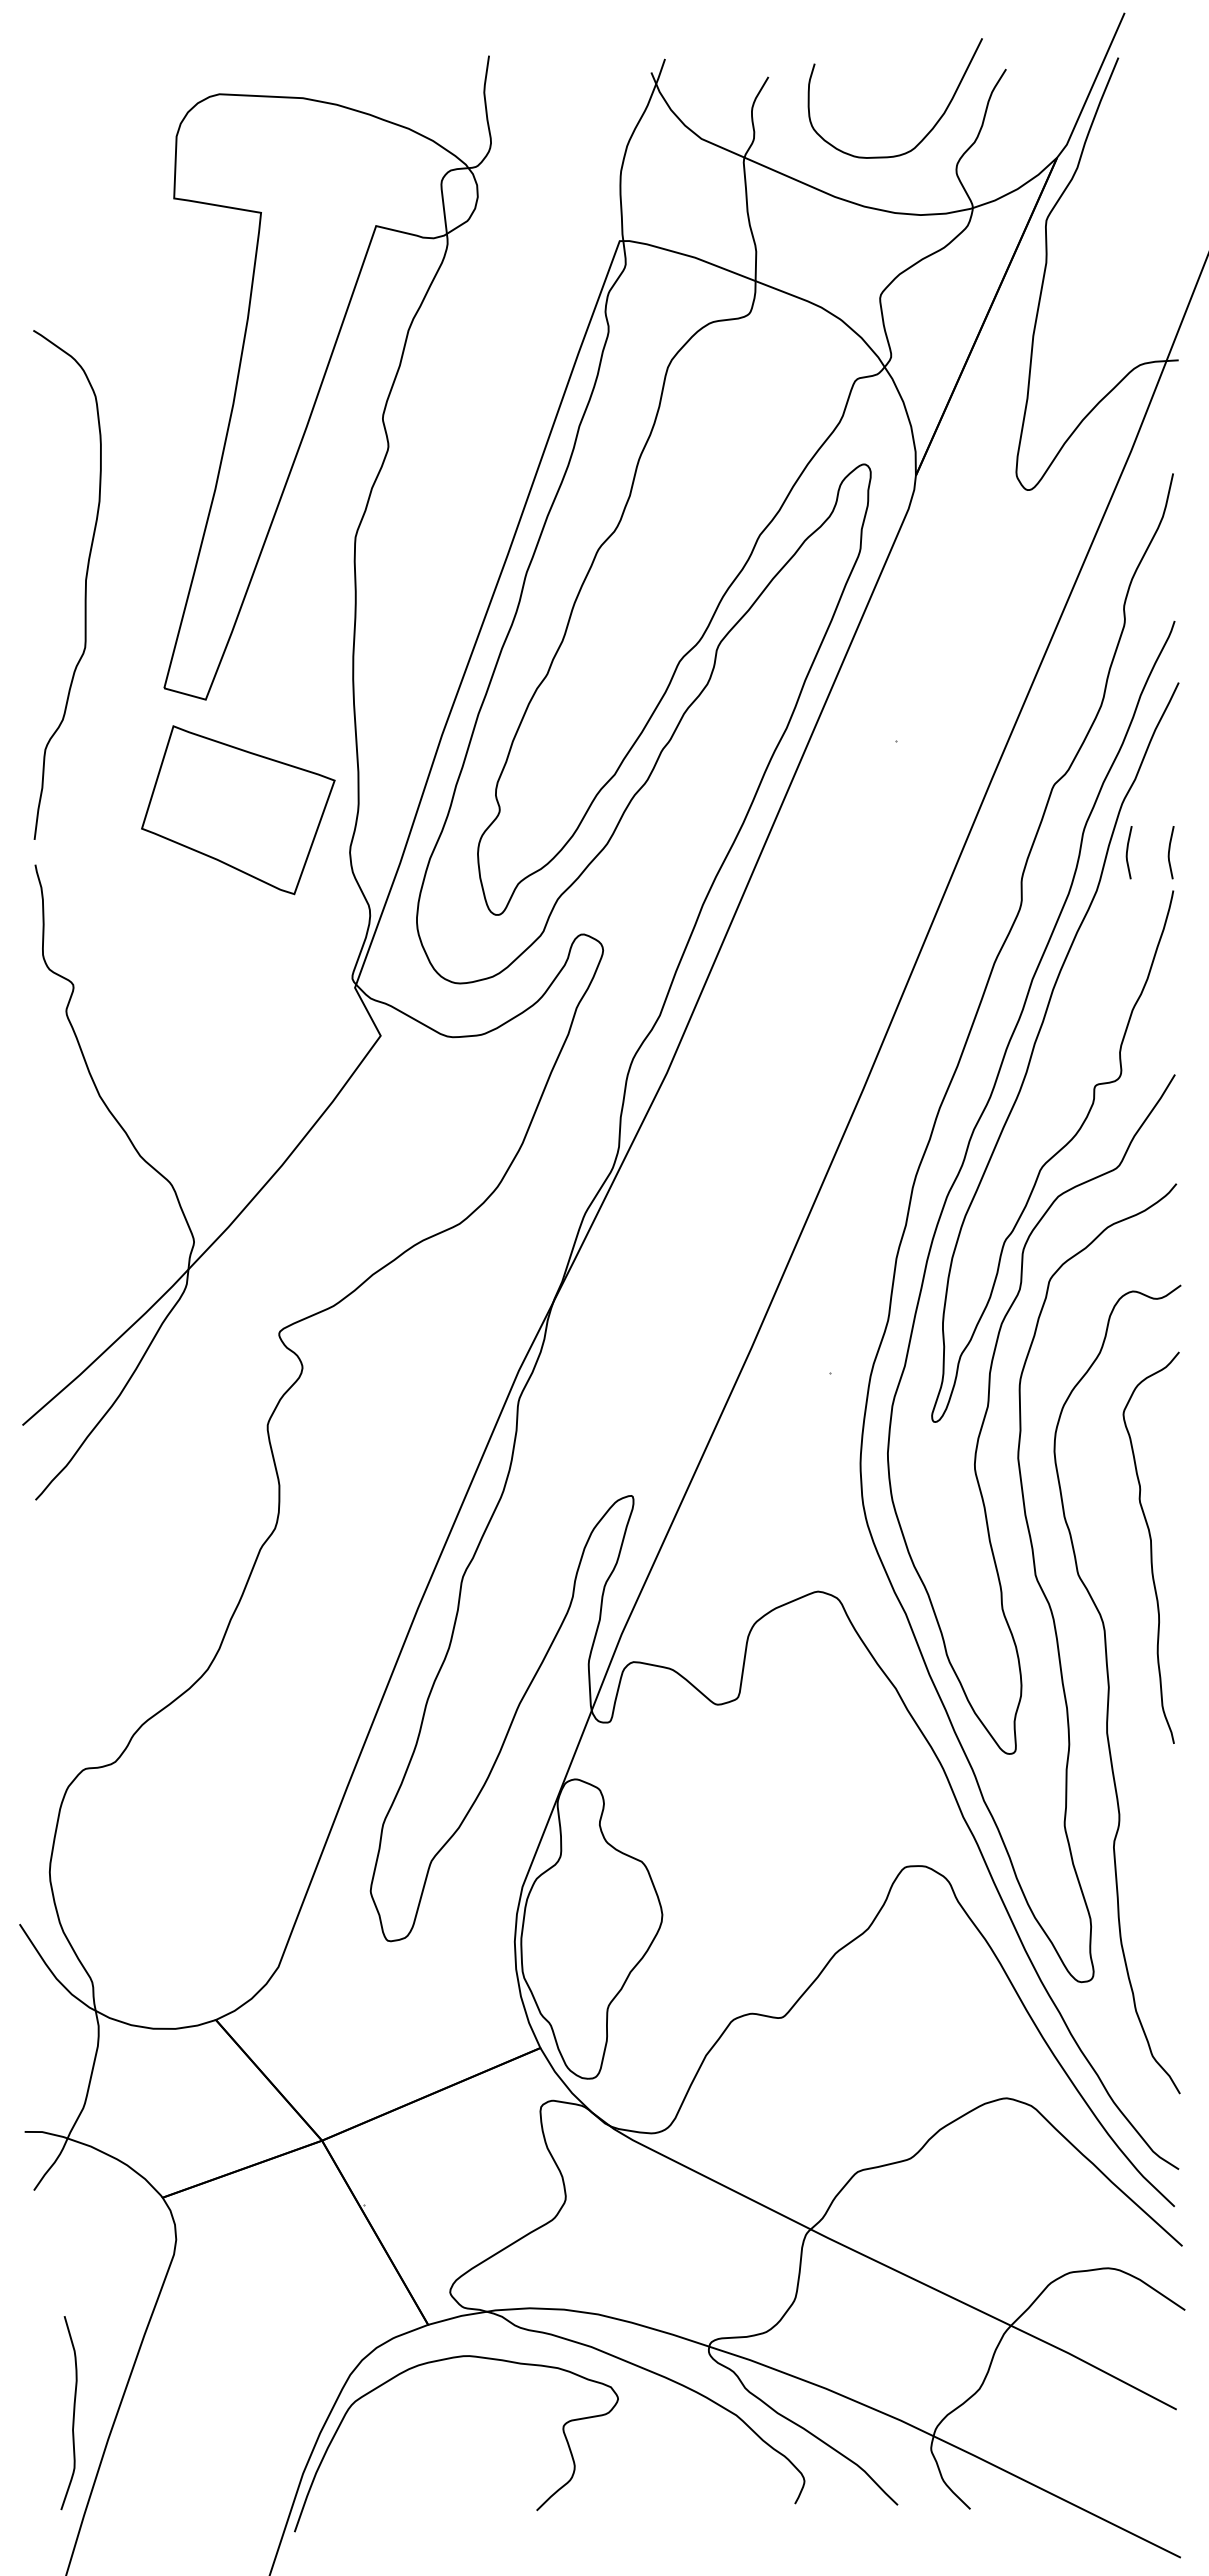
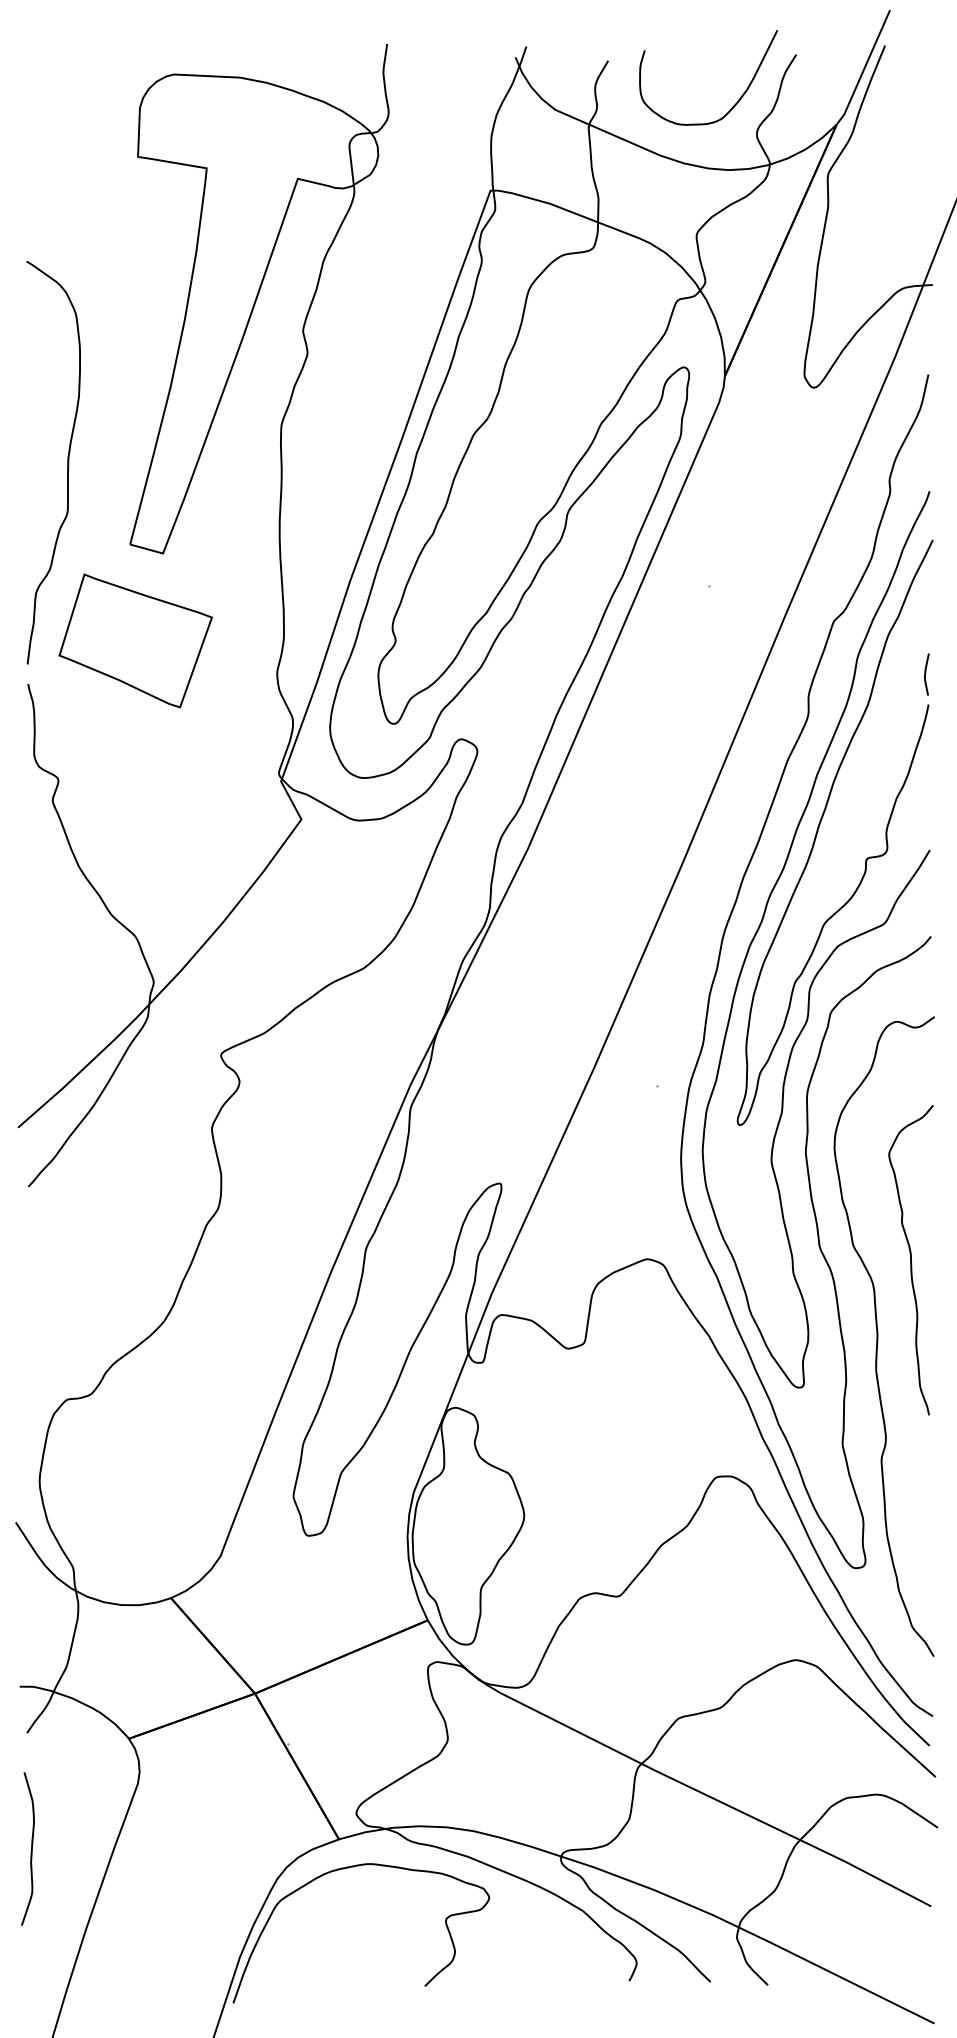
part: (238, 810) -> (135, 641), moved
curve: (1127, 852) -> (892, 674), removed
curve: (1150, 1547) -> (910, 1259), moved
curve: (73, 2413) -> (31, 1849), moved

